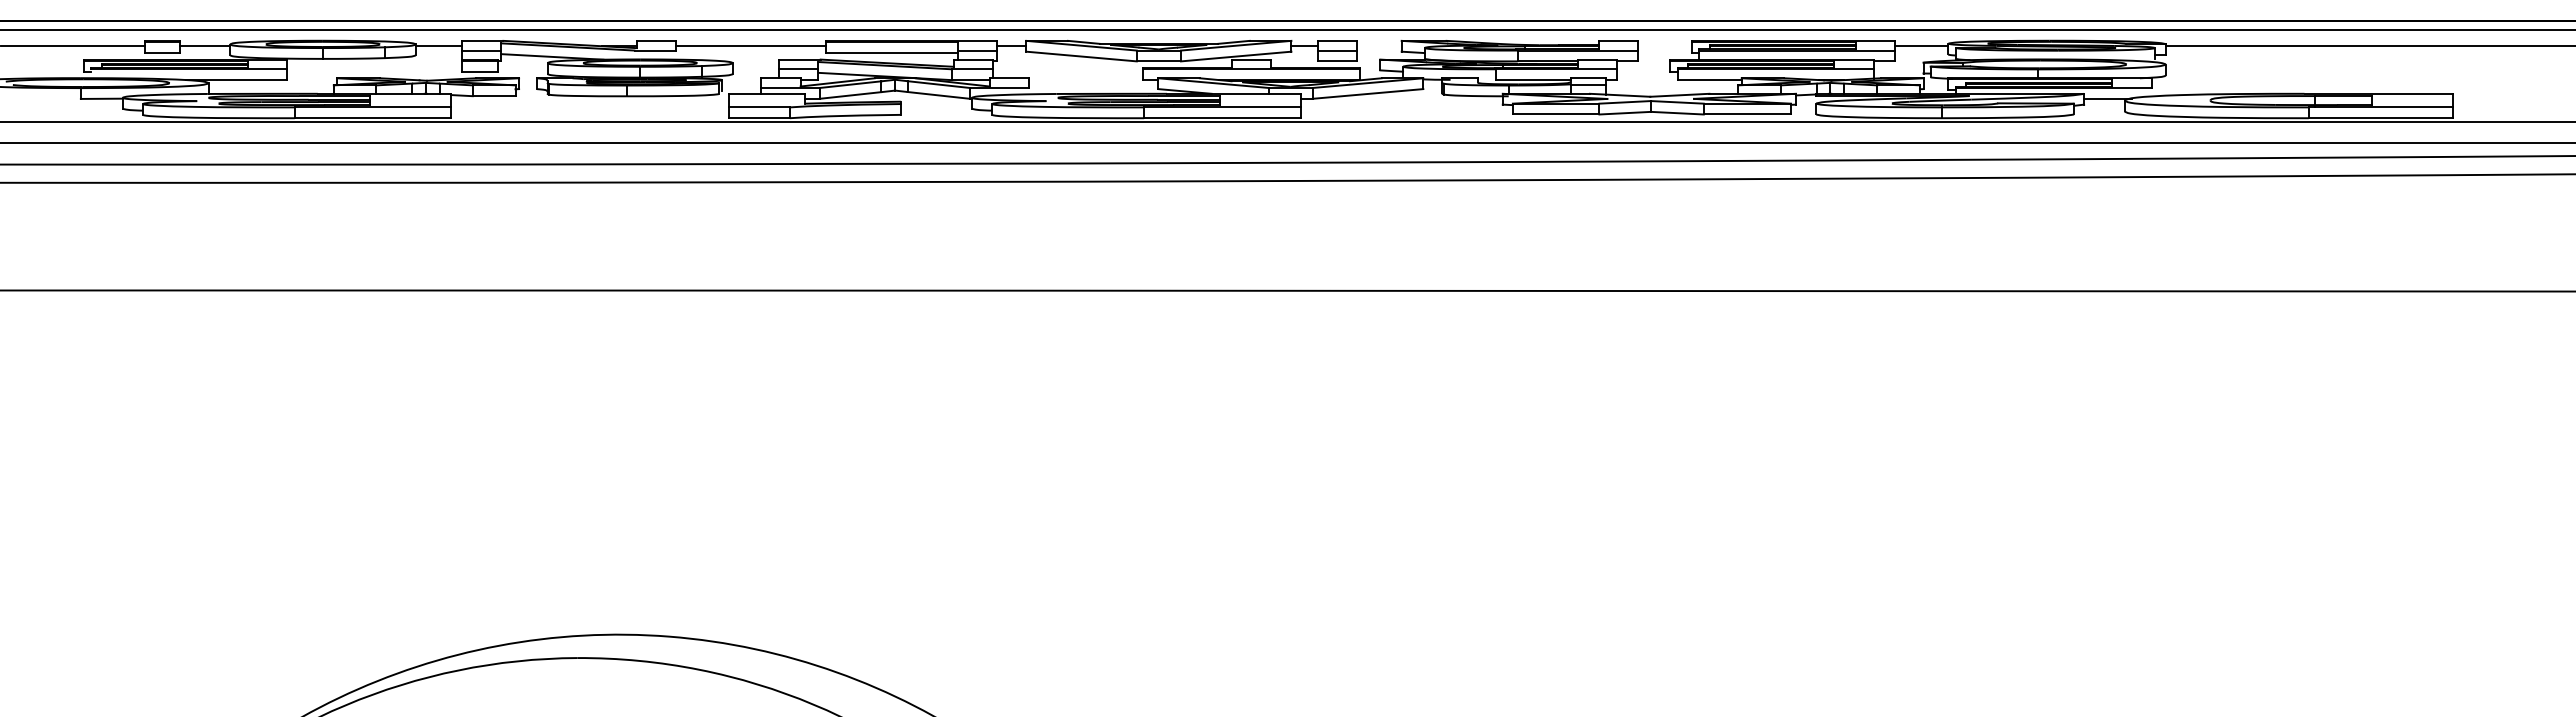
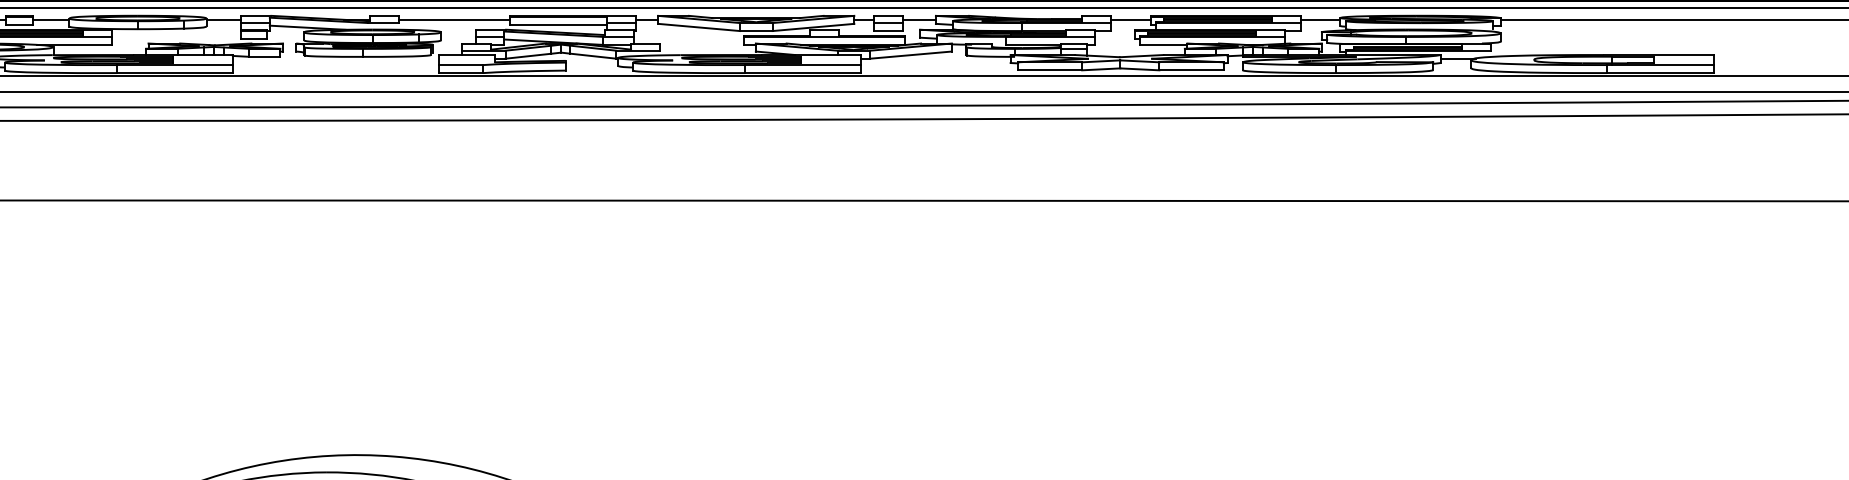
line: (1378, 46) -> (918, 20), added
line: (1664, 46) -> (1130, 20), added

